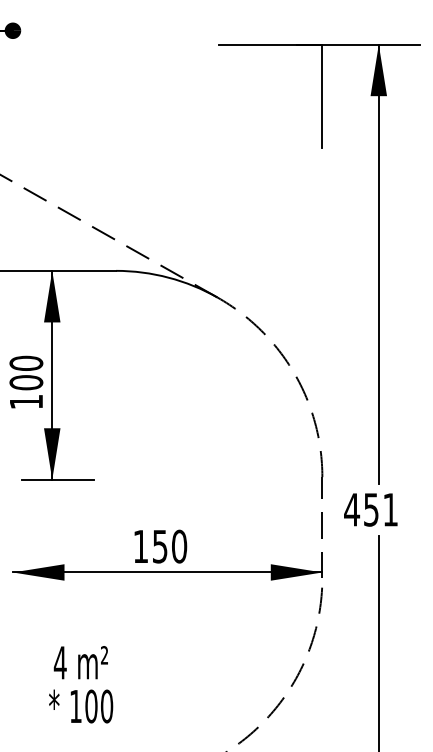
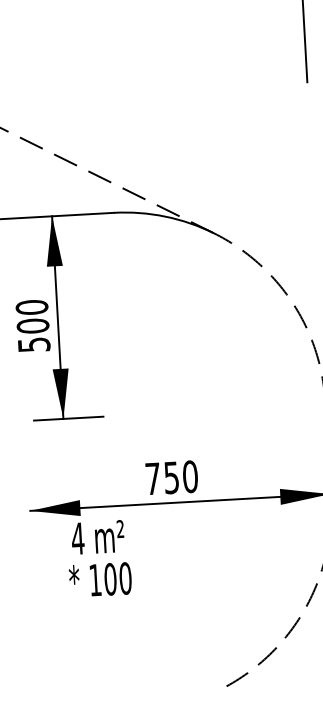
text: (26, 402) -> (34, 345), 100 -> 500
text: (140, 546) -> (152, 478), 150 -> 750
text: (81, 684) -> (99, 558), moved

